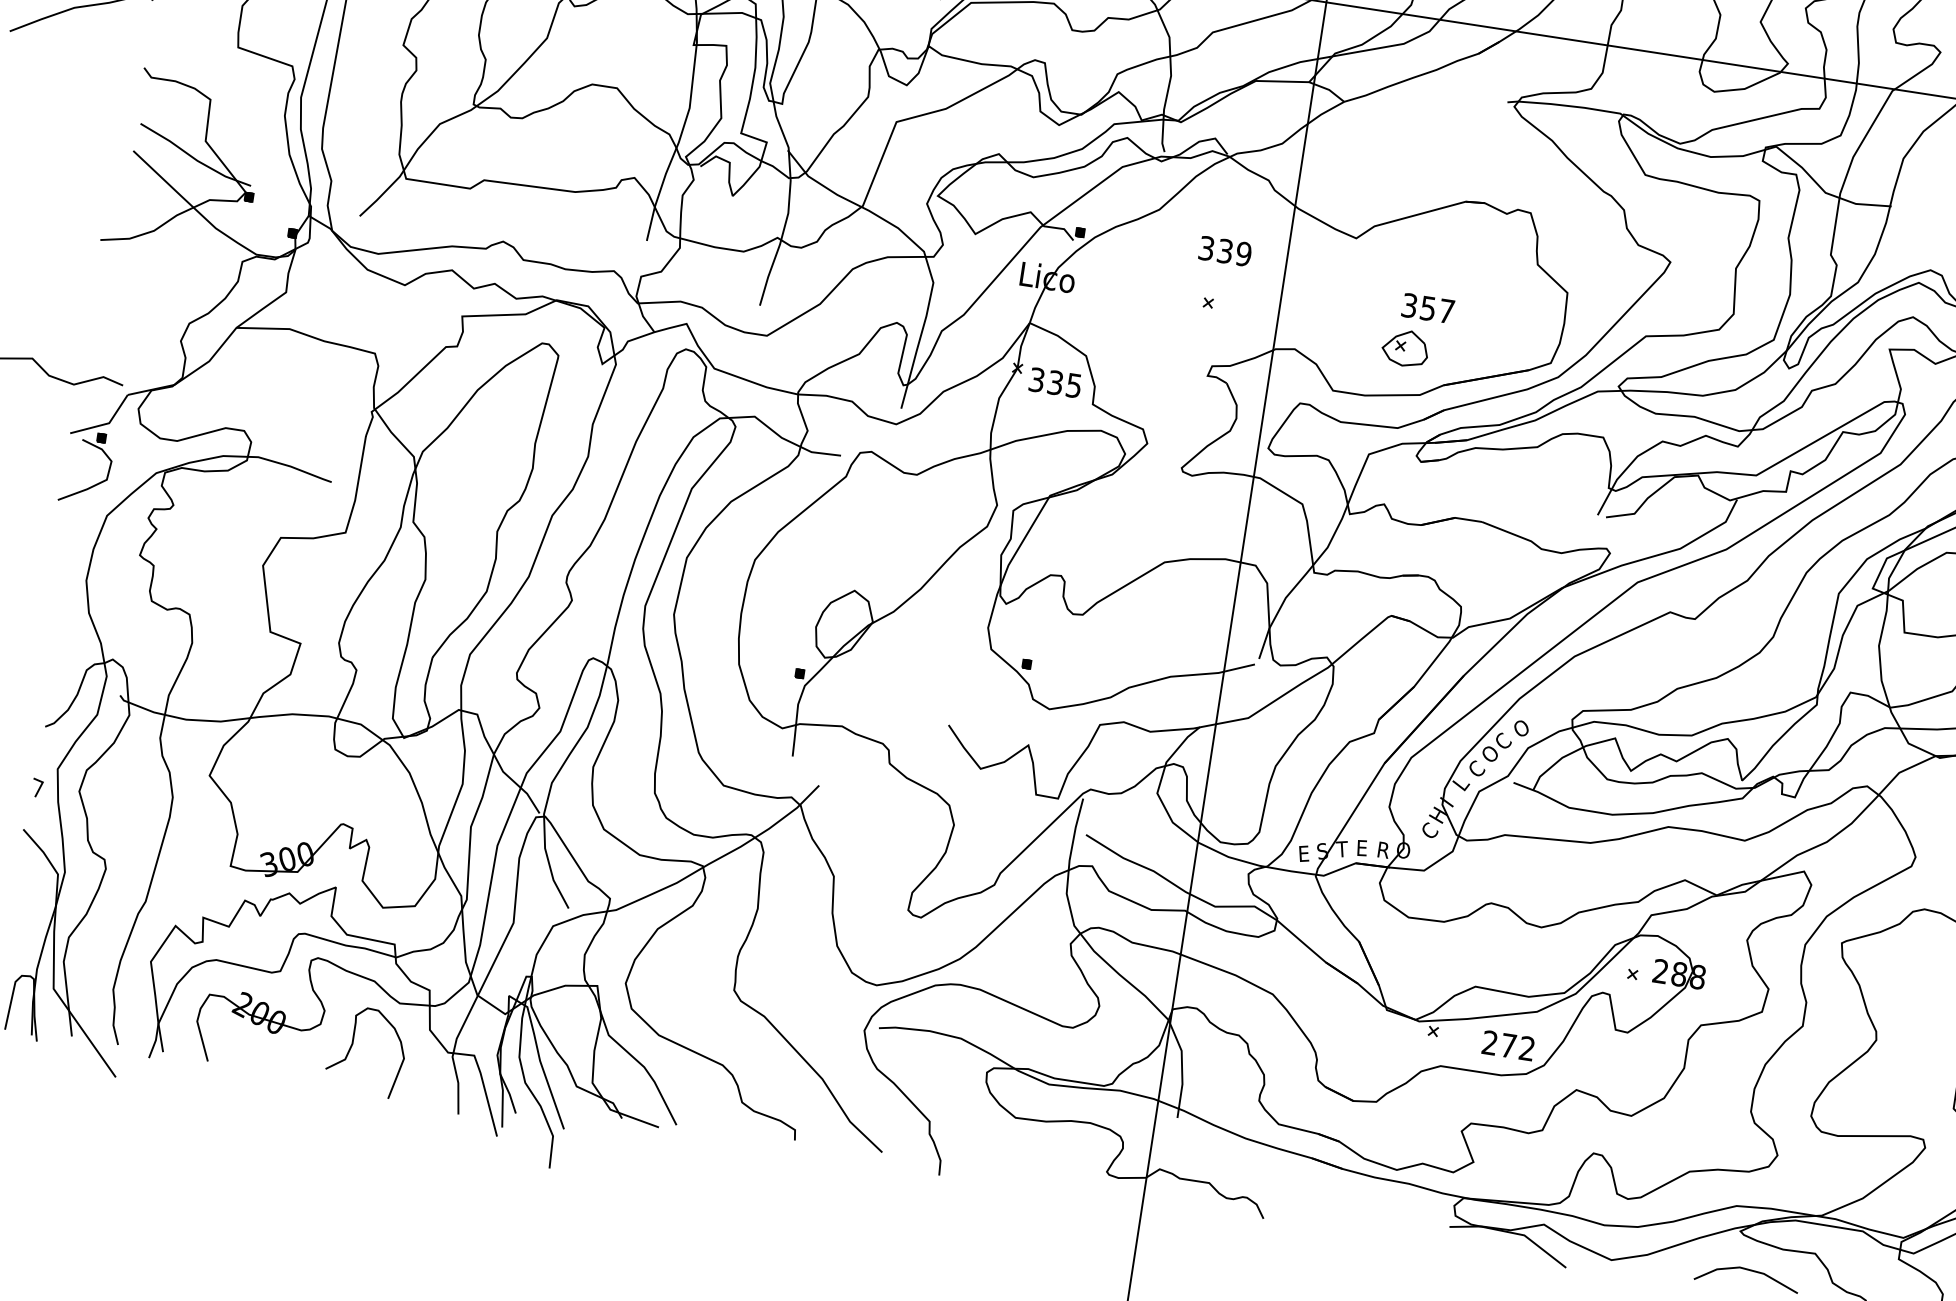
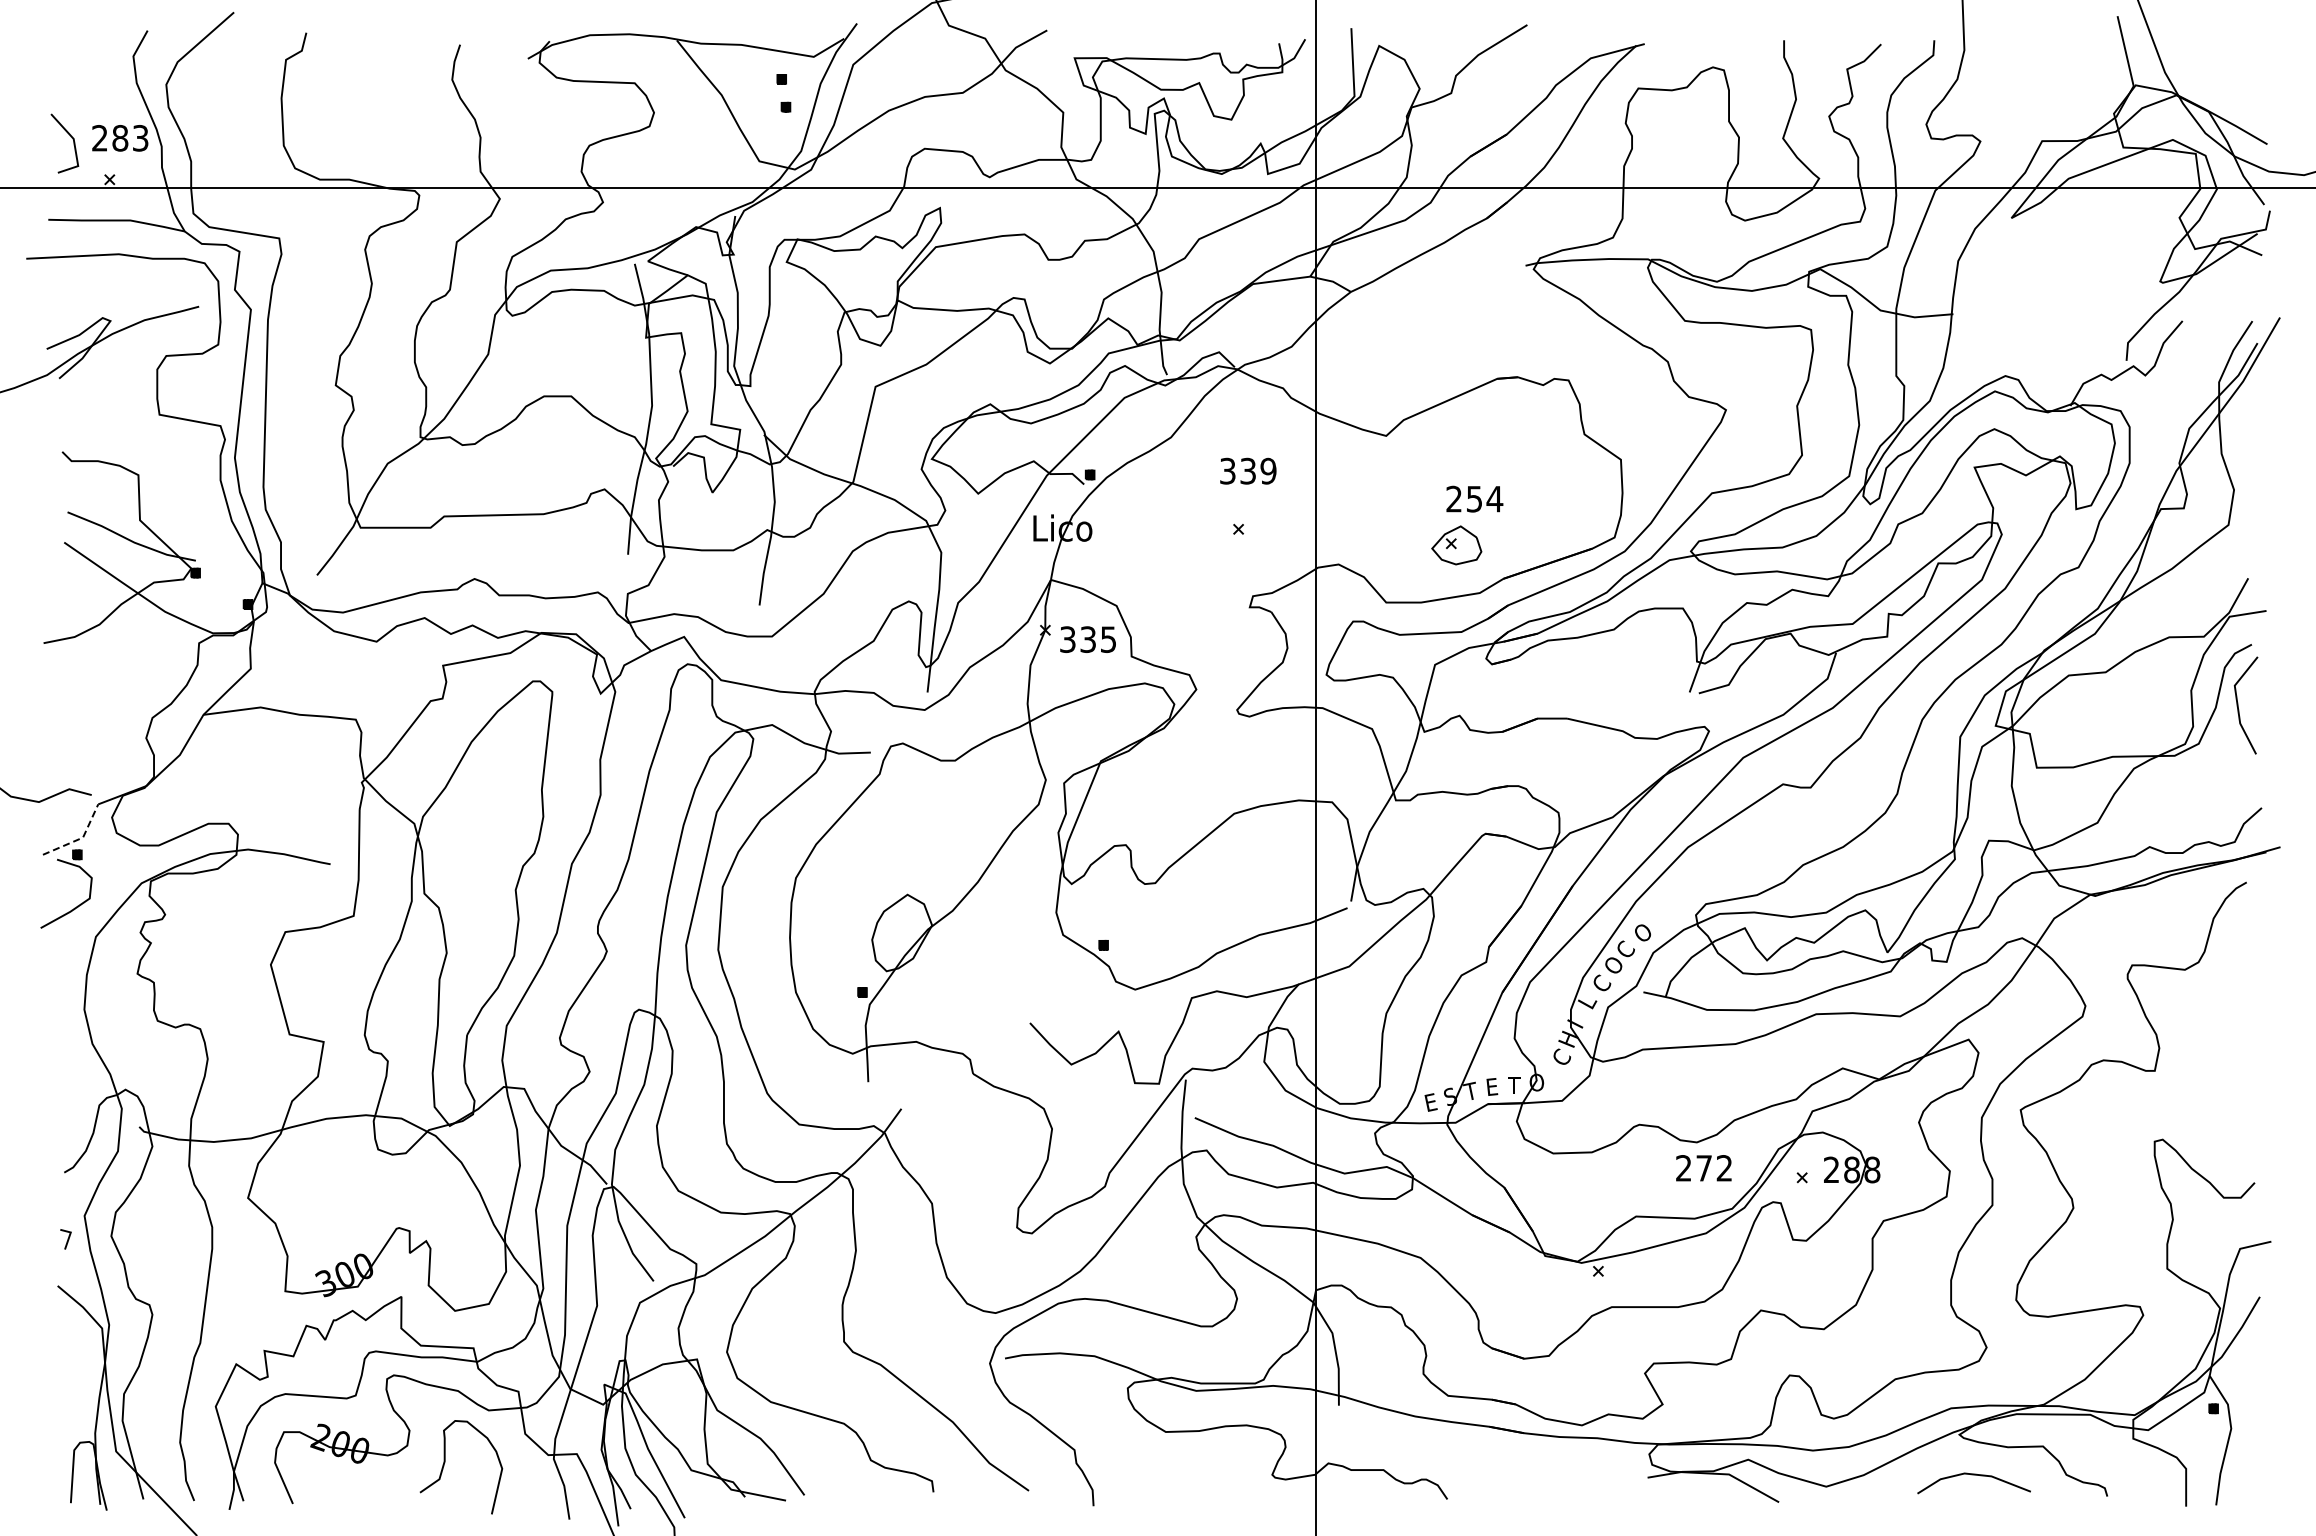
text: (1428, 308) -> (1474, 499), 357 -> 254
line: (106, 423) -> (80, 838), solid -> dashed
text: (1382, 849) -> (1514, 1085), R -> T
text: (1507, 1045) -> (1703, 1168), moved

